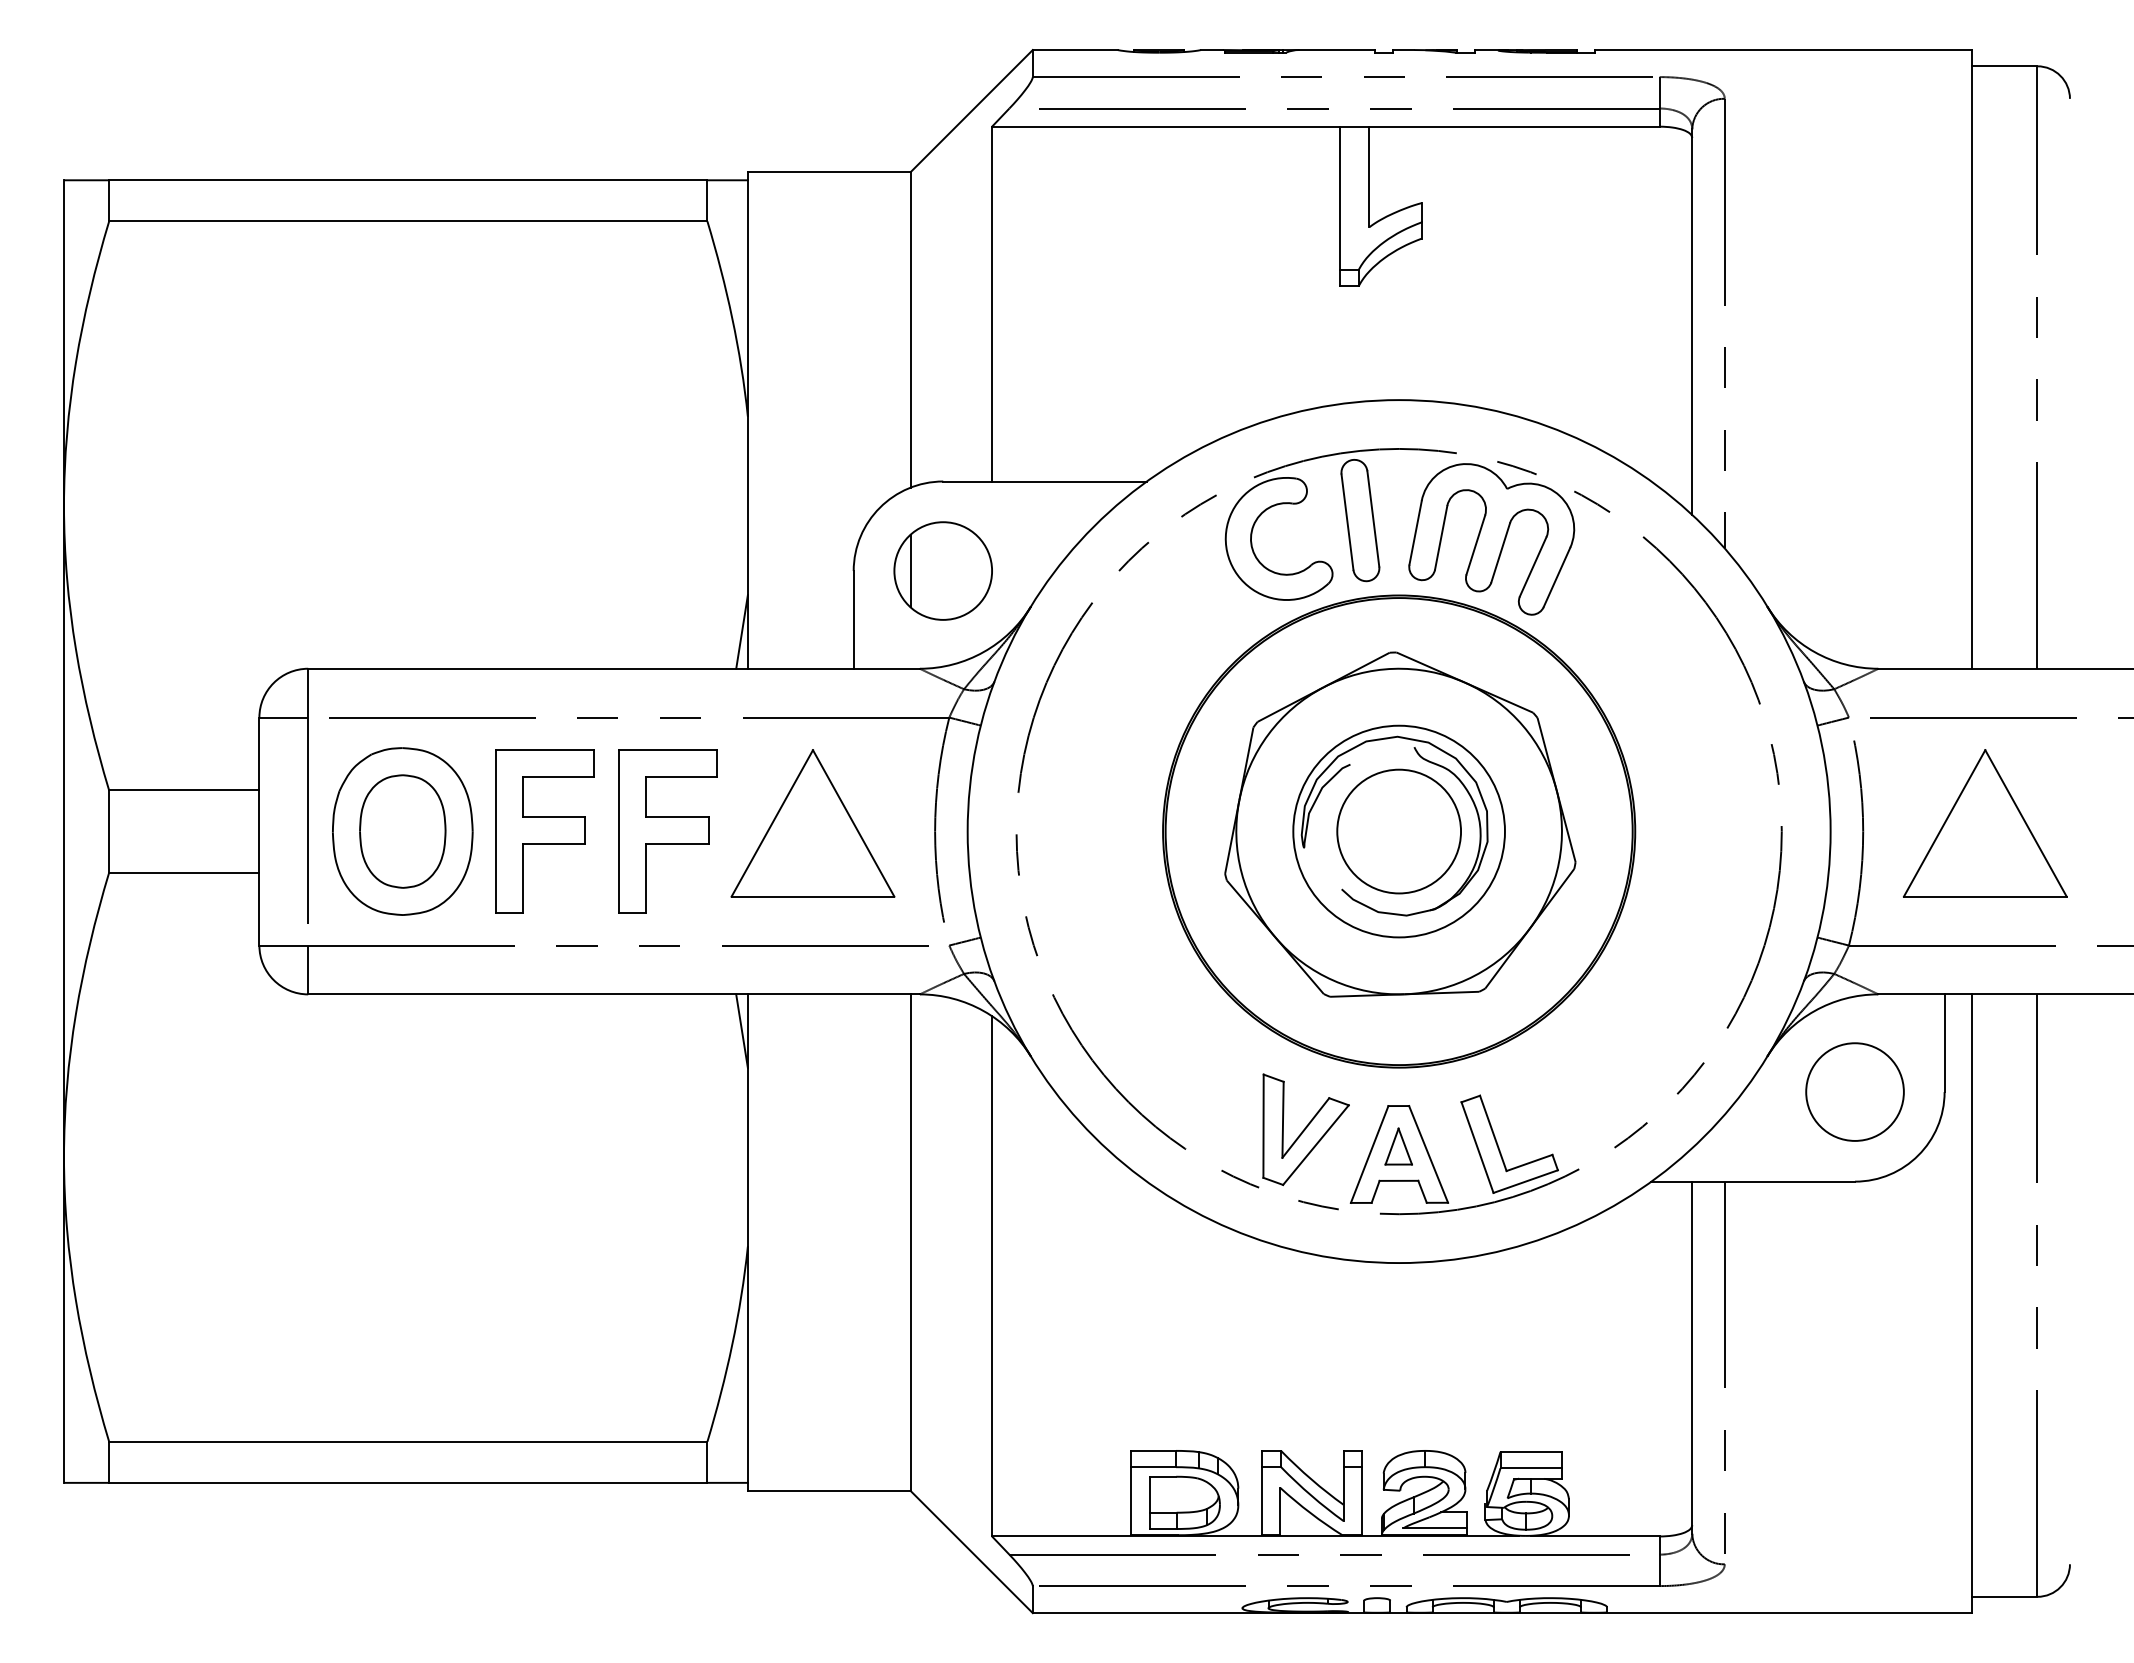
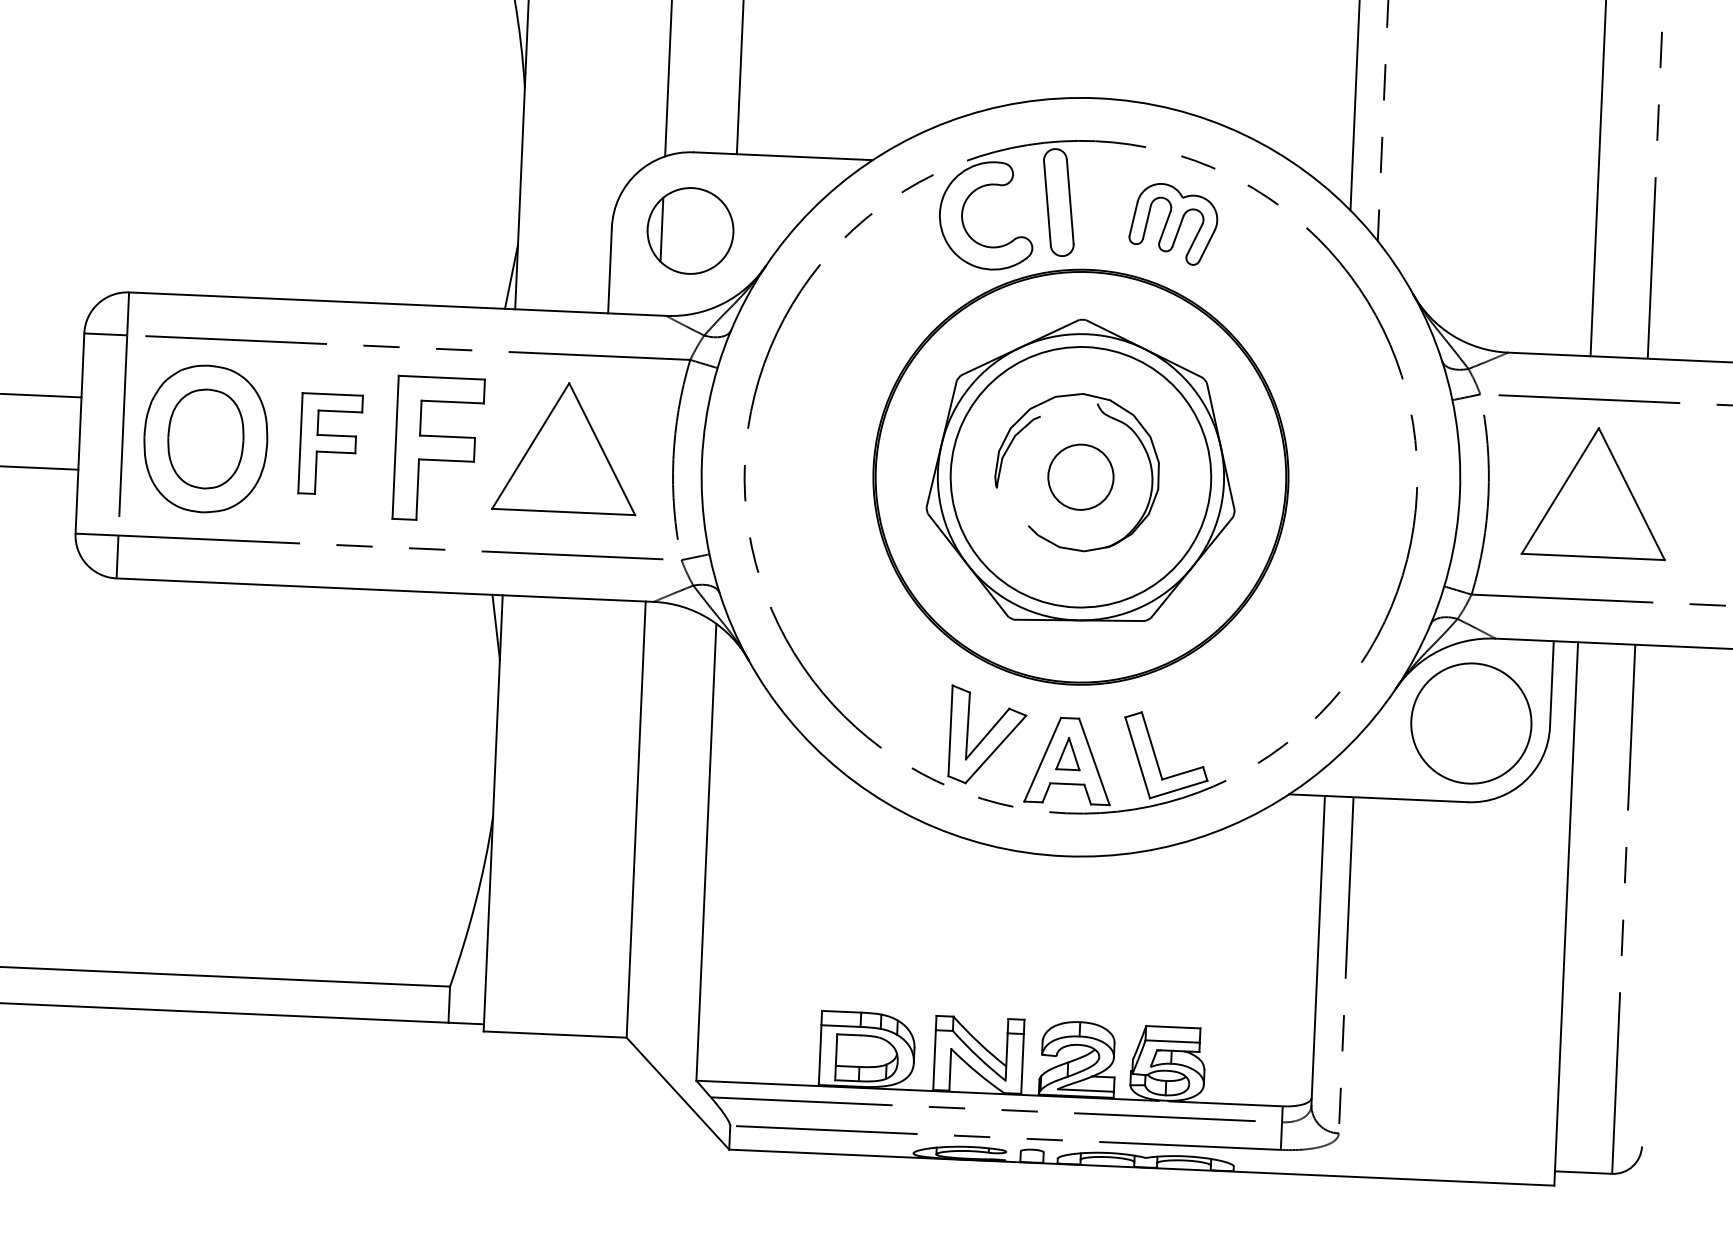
part: (1491, 539) -> (1173, 224), size x0.6
part: (544, 831) -> (330, 444), size x0.7
circle: (1398, 831) -> (1080, 477), size x1.4
circle: (1399, 831) -> (1081, 477), size x0.6
circle: (1854, 1091) -> (1470, 723), size x1.4

